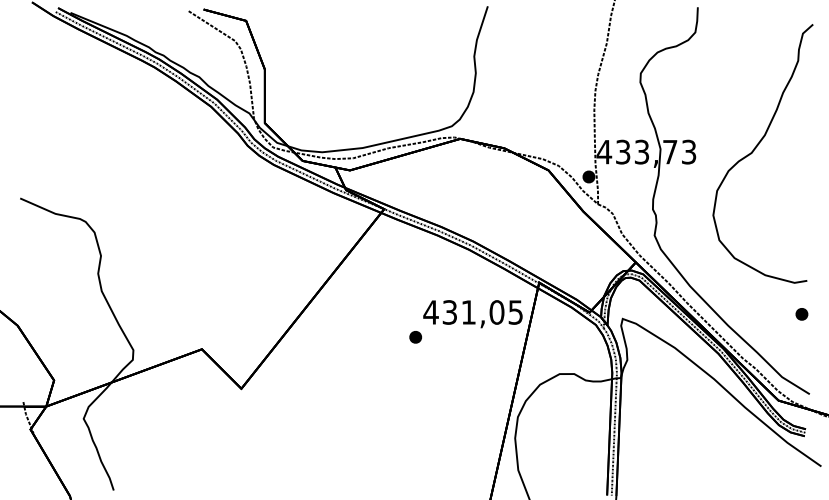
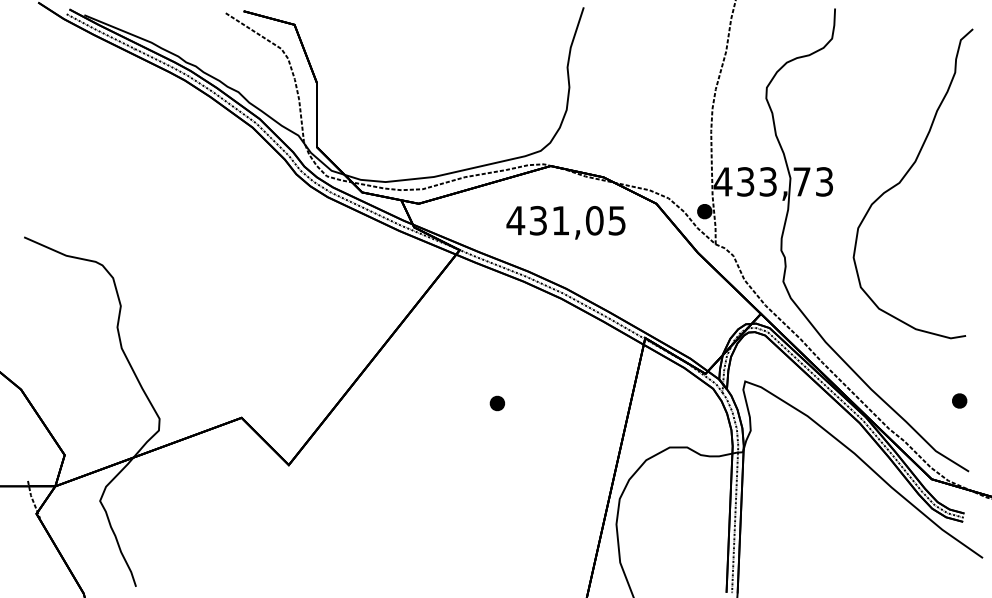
text: (472, 313) -> (565, 222), moved
part: (801, 313) -> (959, 400), moved

